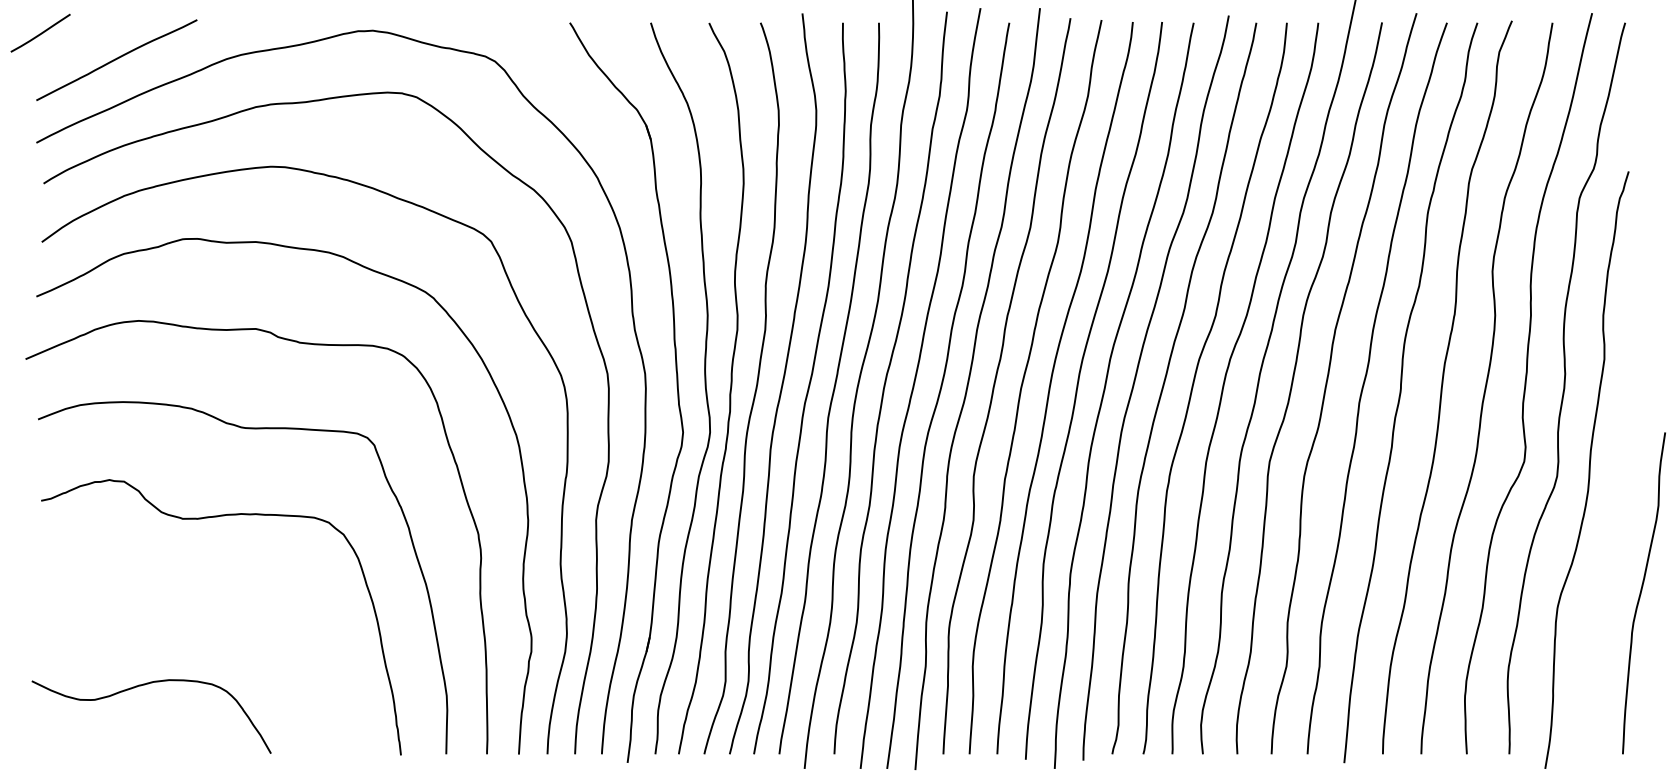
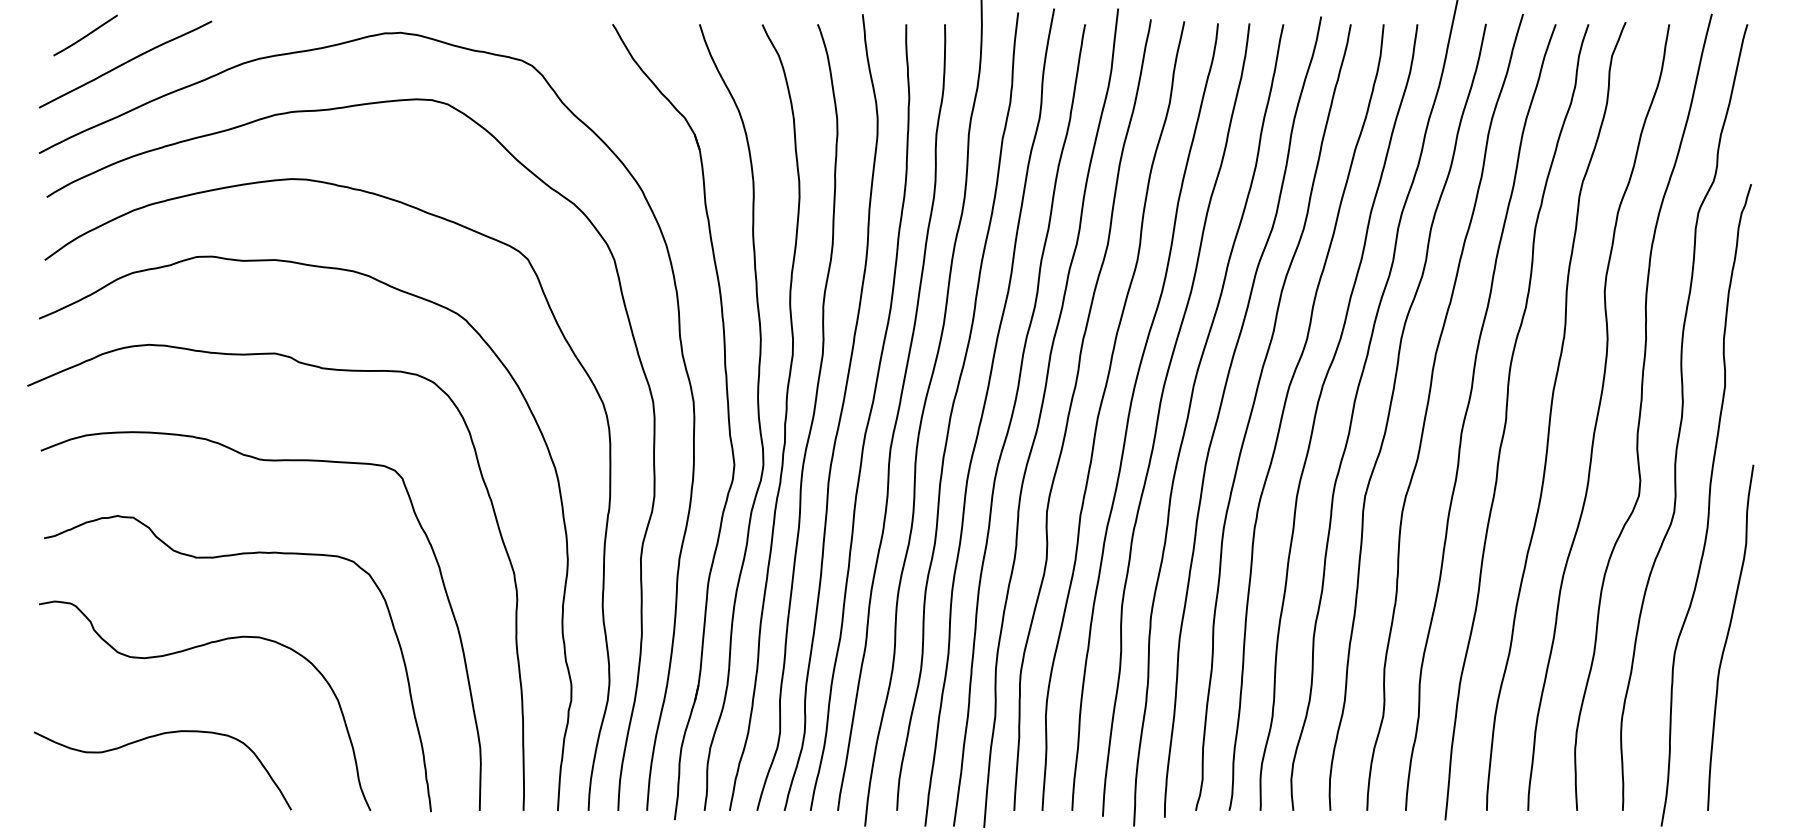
curve: (40, 33) -> (85, 35), moved
curve: (1642, 592) -> (1728, 636), moved
curve: (175, 605) -> (188, 650), added

